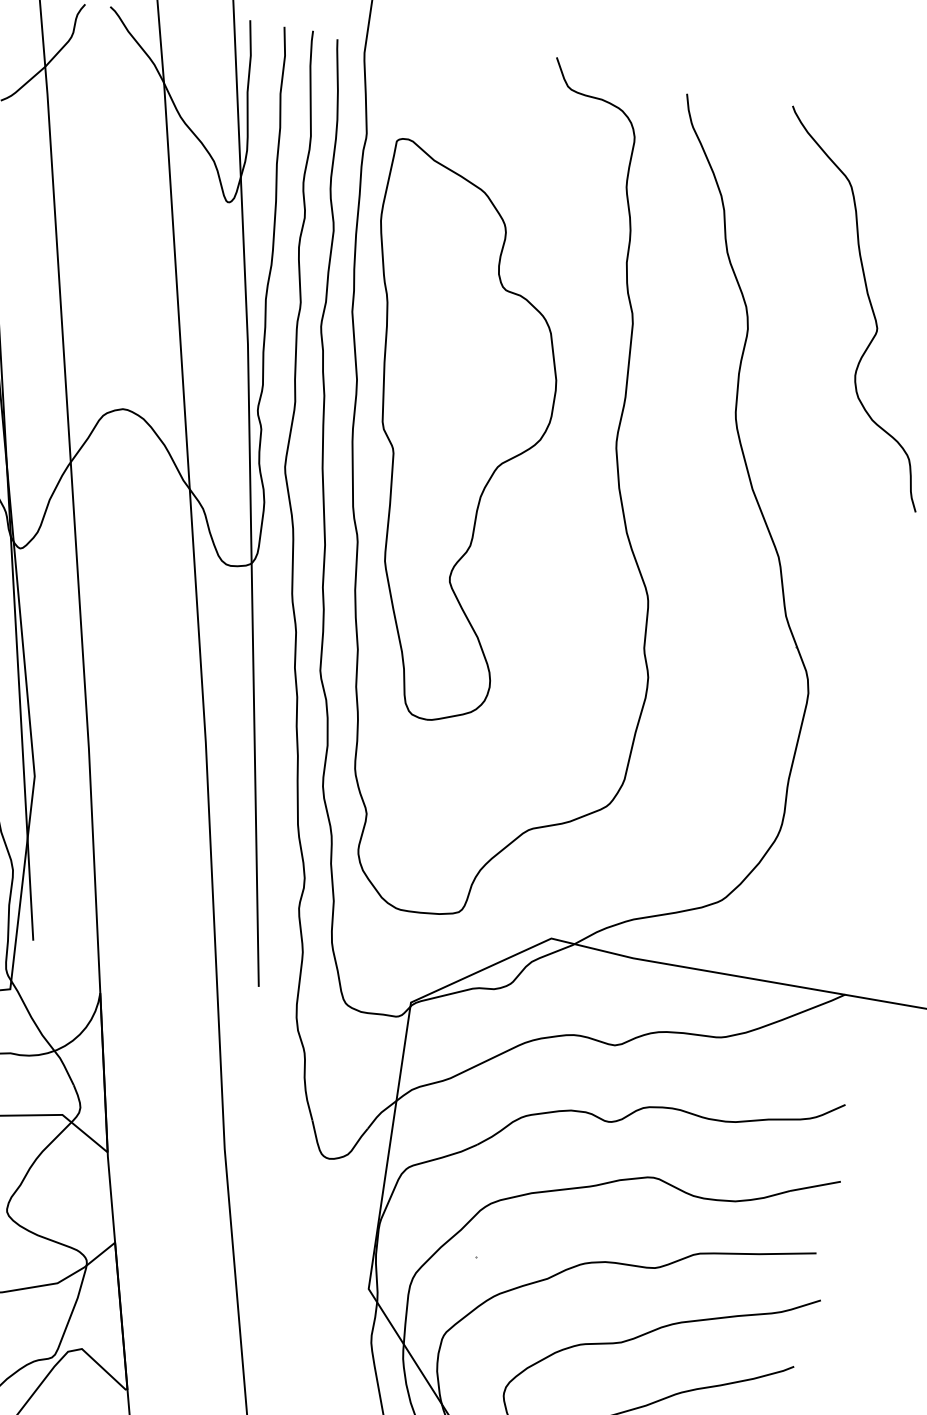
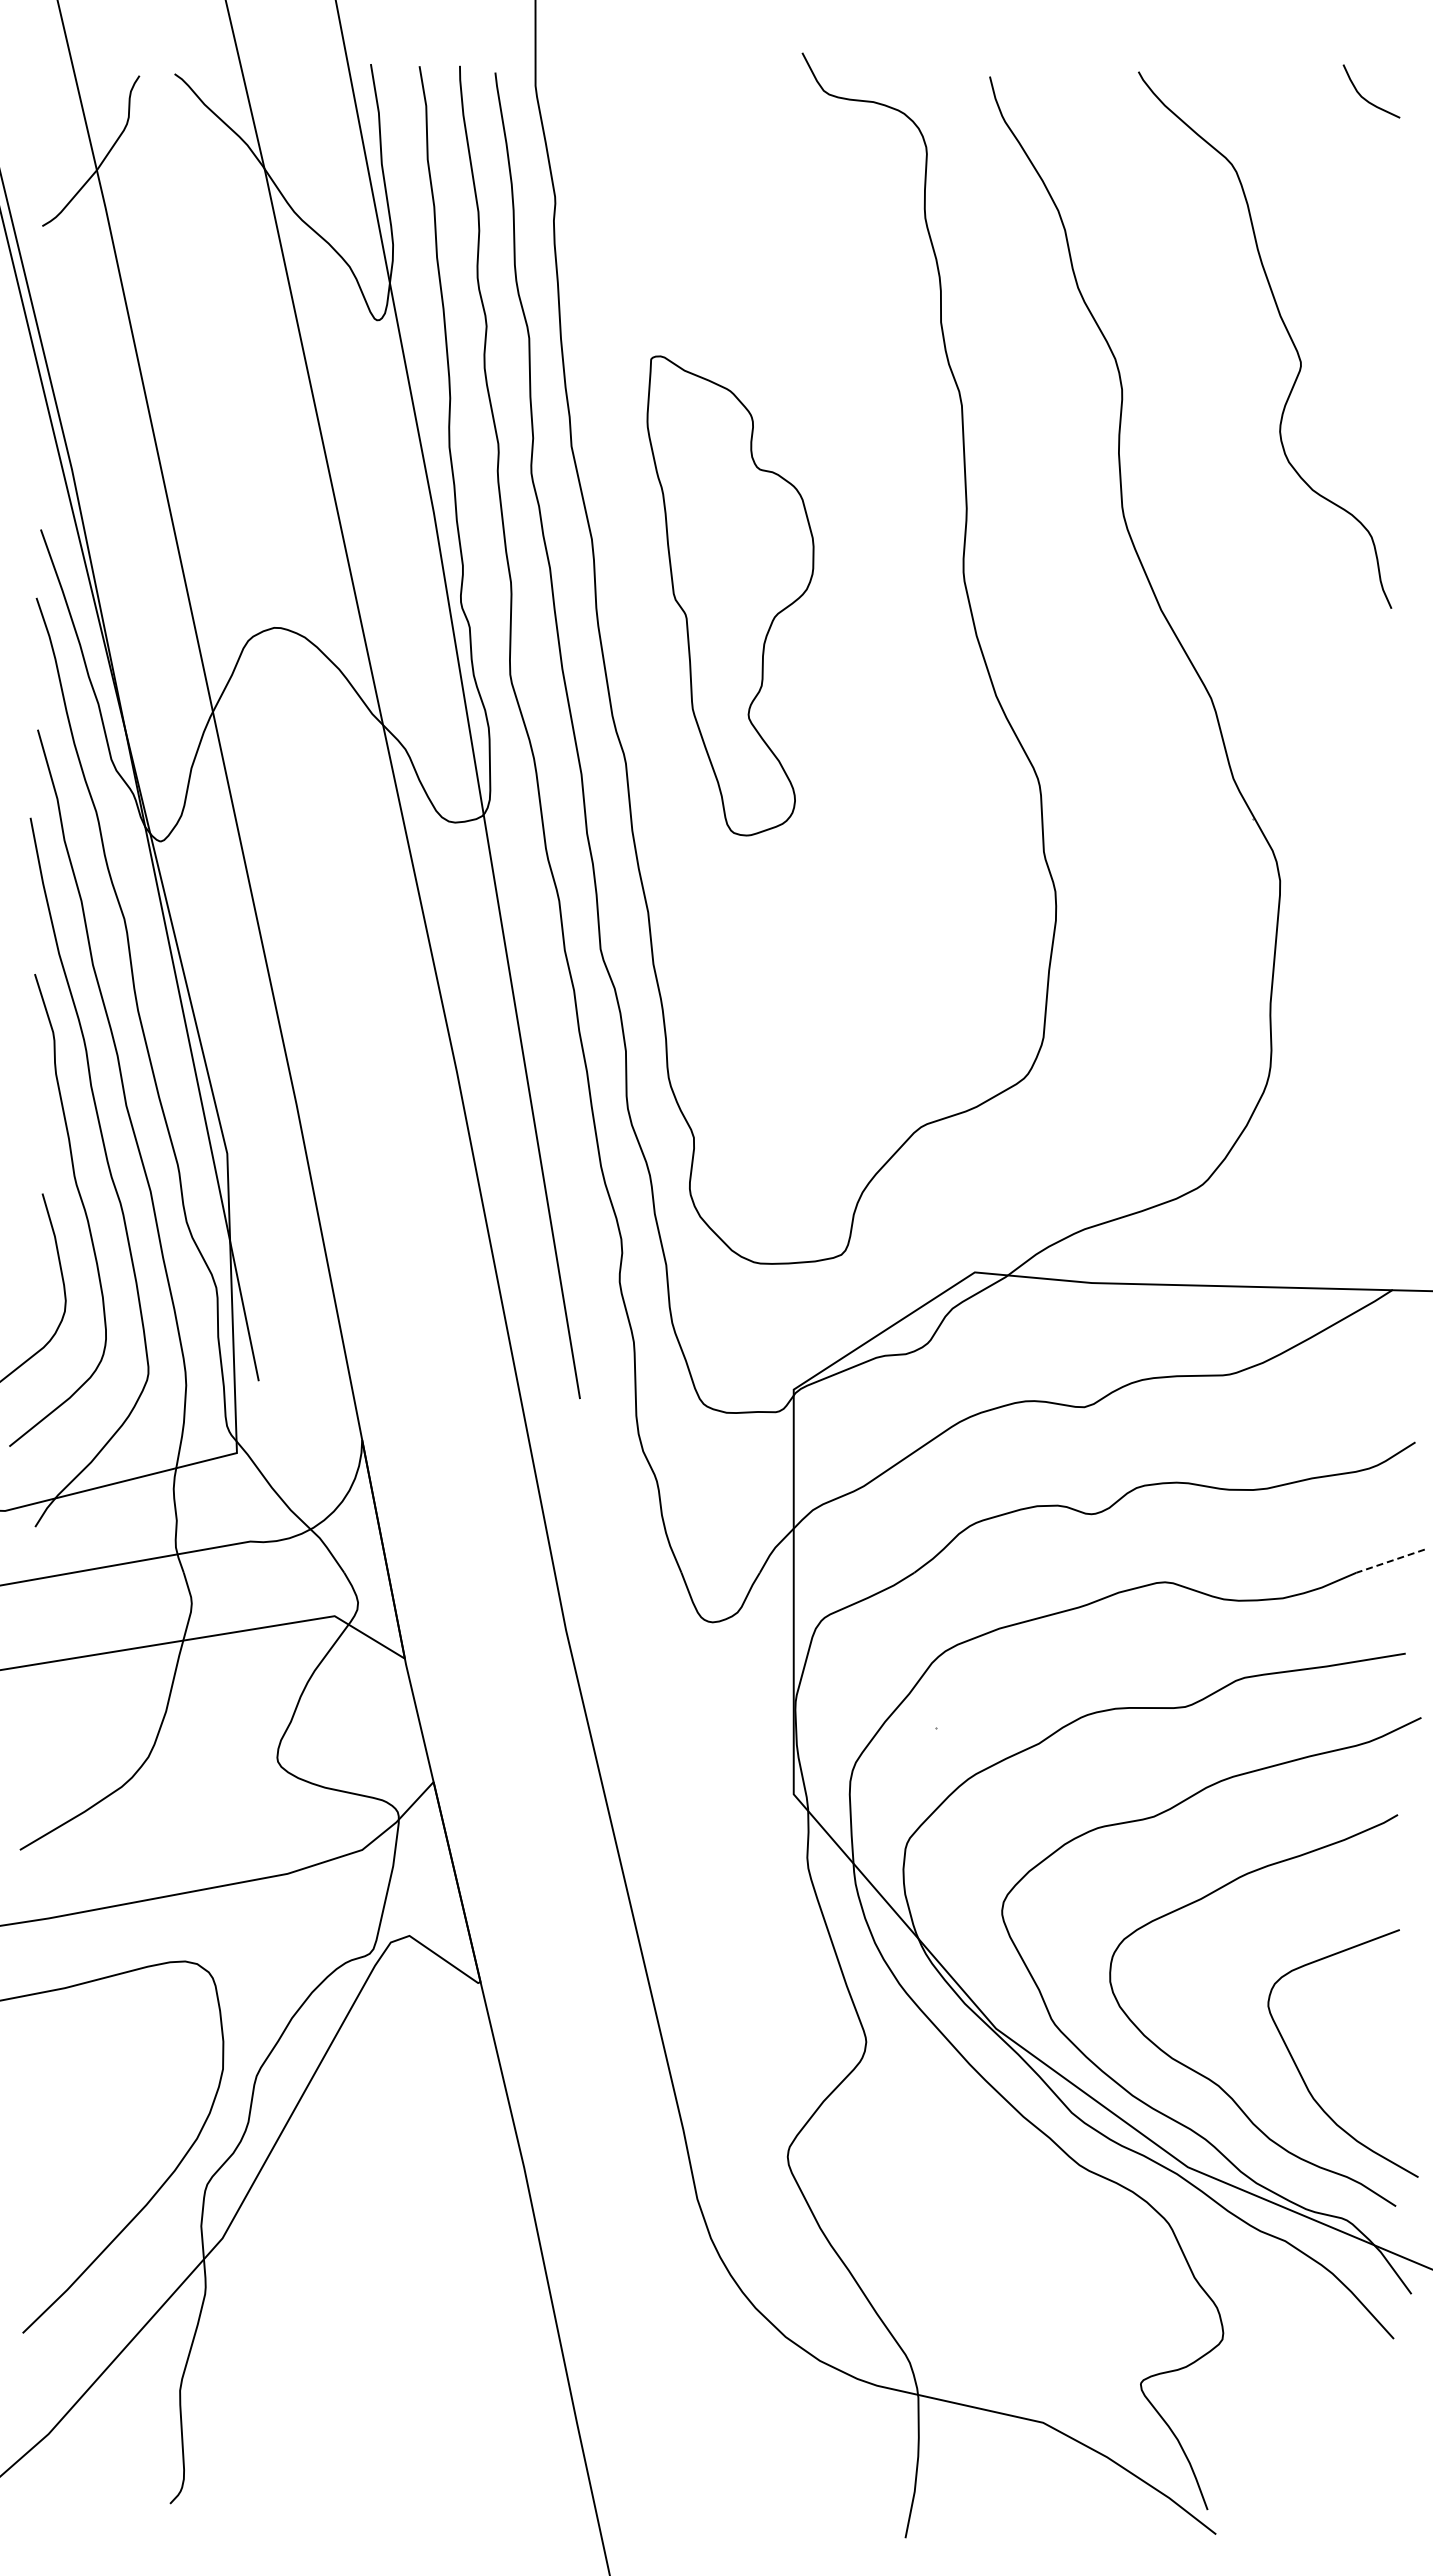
part: (449, 433) -> (730, 595), size x0.6
line: (815, 1186) -> (1390, 1561), solid -> dashed

